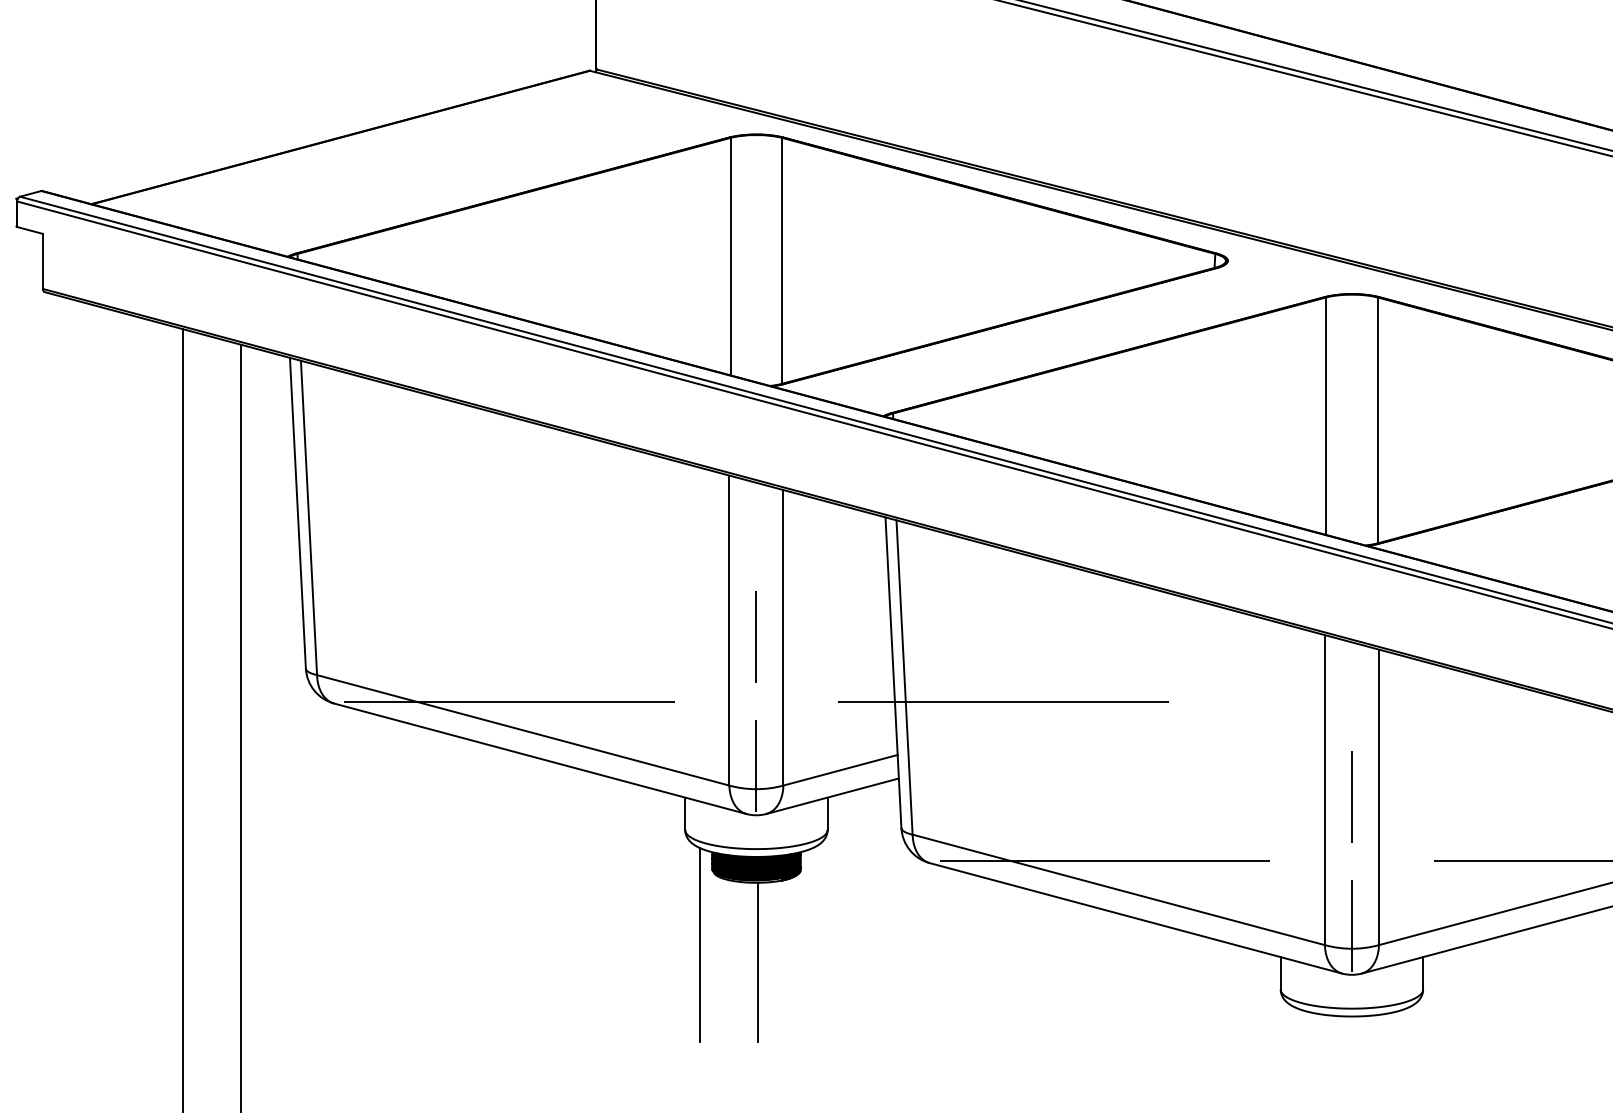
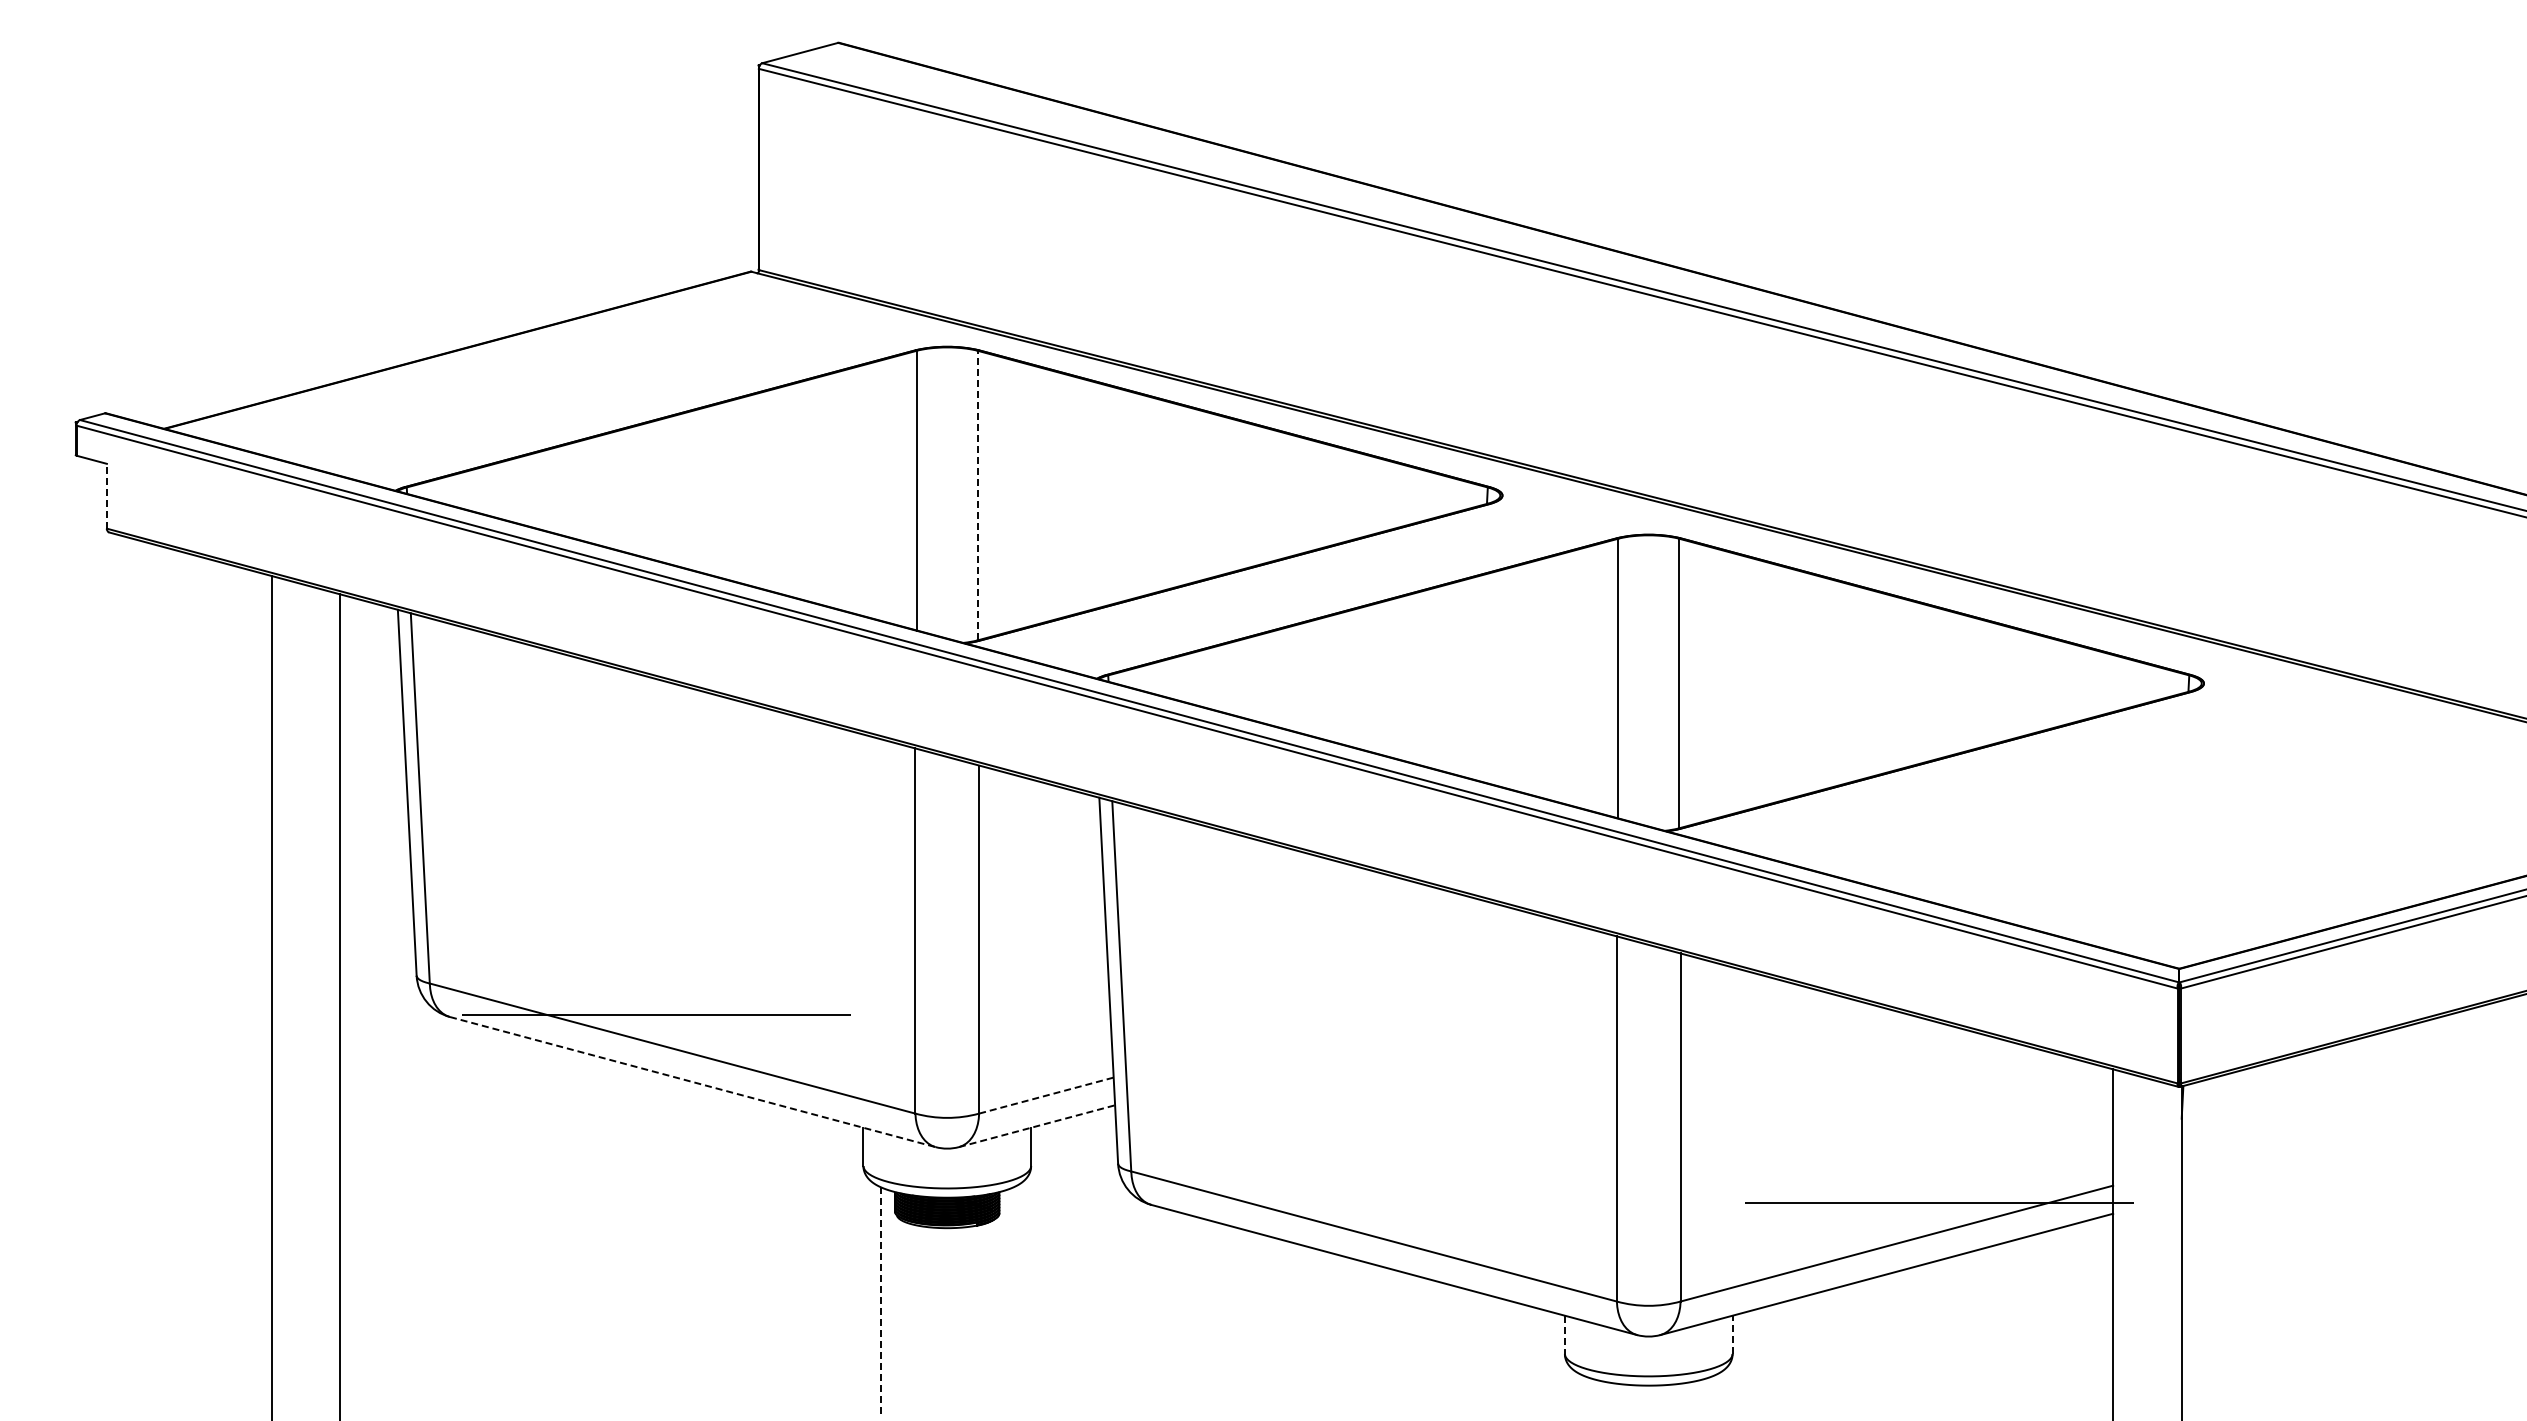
line: (42, 260) -> (106, 495), solid -> dashed
line: (782, 260) -> (977, 495), solid -> dashed
line: (755, 636) -> (946, 938), removed
line: (996, 701) -> (1230, 1014), removed
line: (540, 759) -> (693, 1082), solid -> dashed
line: (756, 765) -> (947, 1090), removed
line: (840, 770) -> (1046, 1095), solid -> dashed
line: (832, 796) -> (1037, 1126), solid -> dashed
line: (1351, 796) -> (1648, 1126), removed
line: (1111, 861) -> (1365, 1202), removed
line: (1351, 925) -> (1648, 1278), removed
line: (700, 945) -> (881, 1302), solid -> dashed
line: (758, 962) -> (949, 1321), removed
line: (1280, 973) -> (1564, 1335), solid -> dashed
line: (1423, 973) -> (1732, 1334), solid -> dashed

